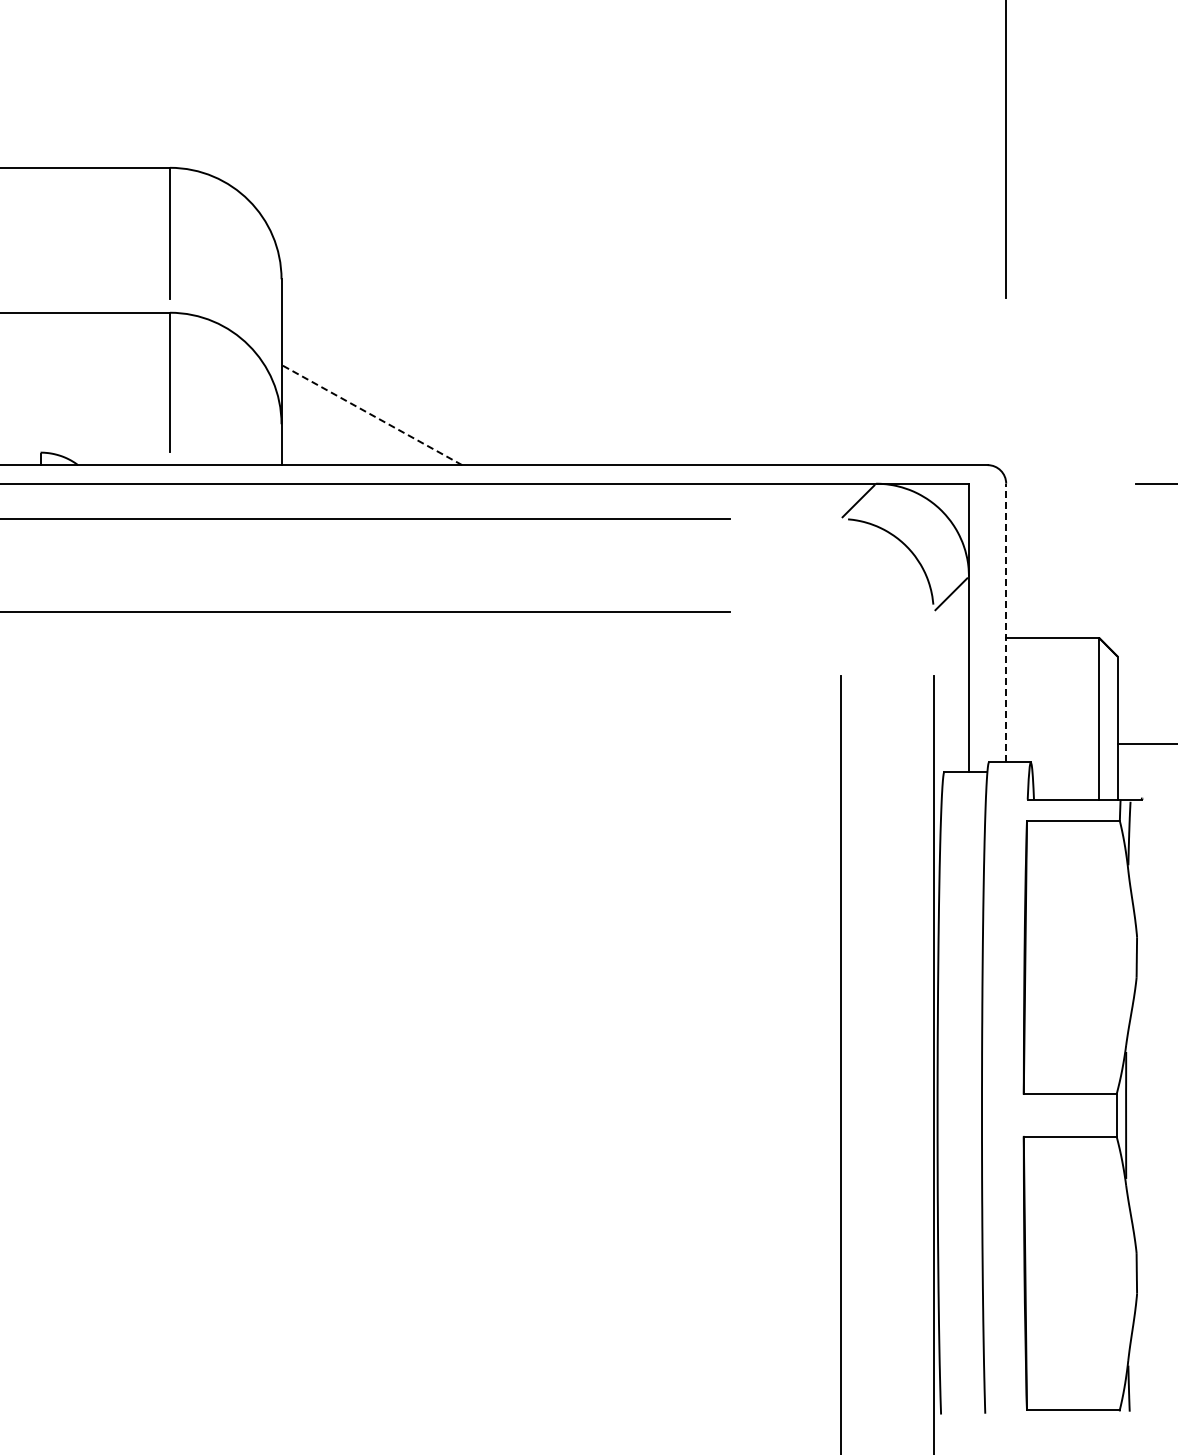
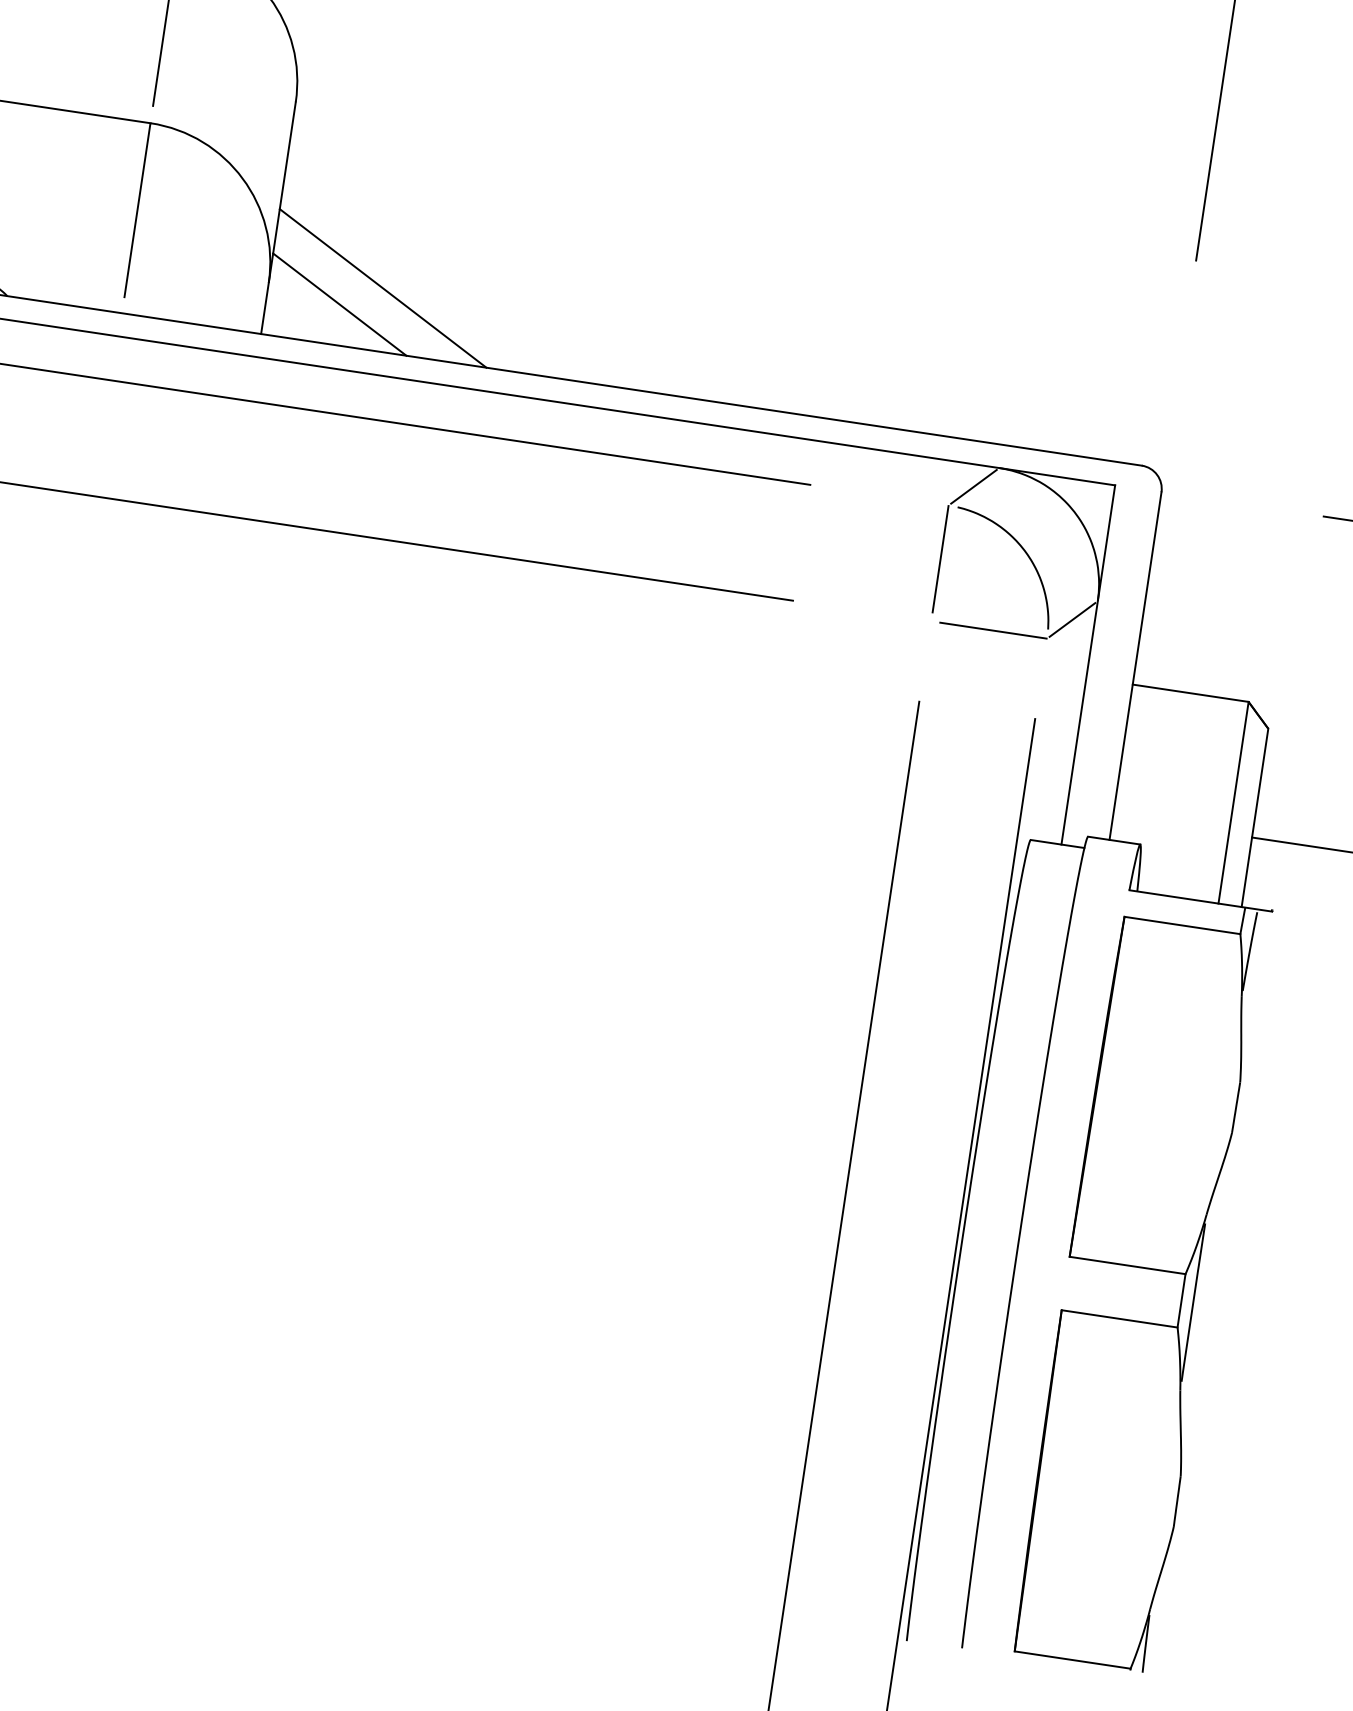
line: (371, 414) -> (382, 287), dashed -> solid
line: (339, 432) -> (339, 304), added
line: (840, 561) -> (940, 558), added
line: (890, 611) -> (993, 630), added
line: (1006, 622) -> (1136, 665), dashed -> solid

